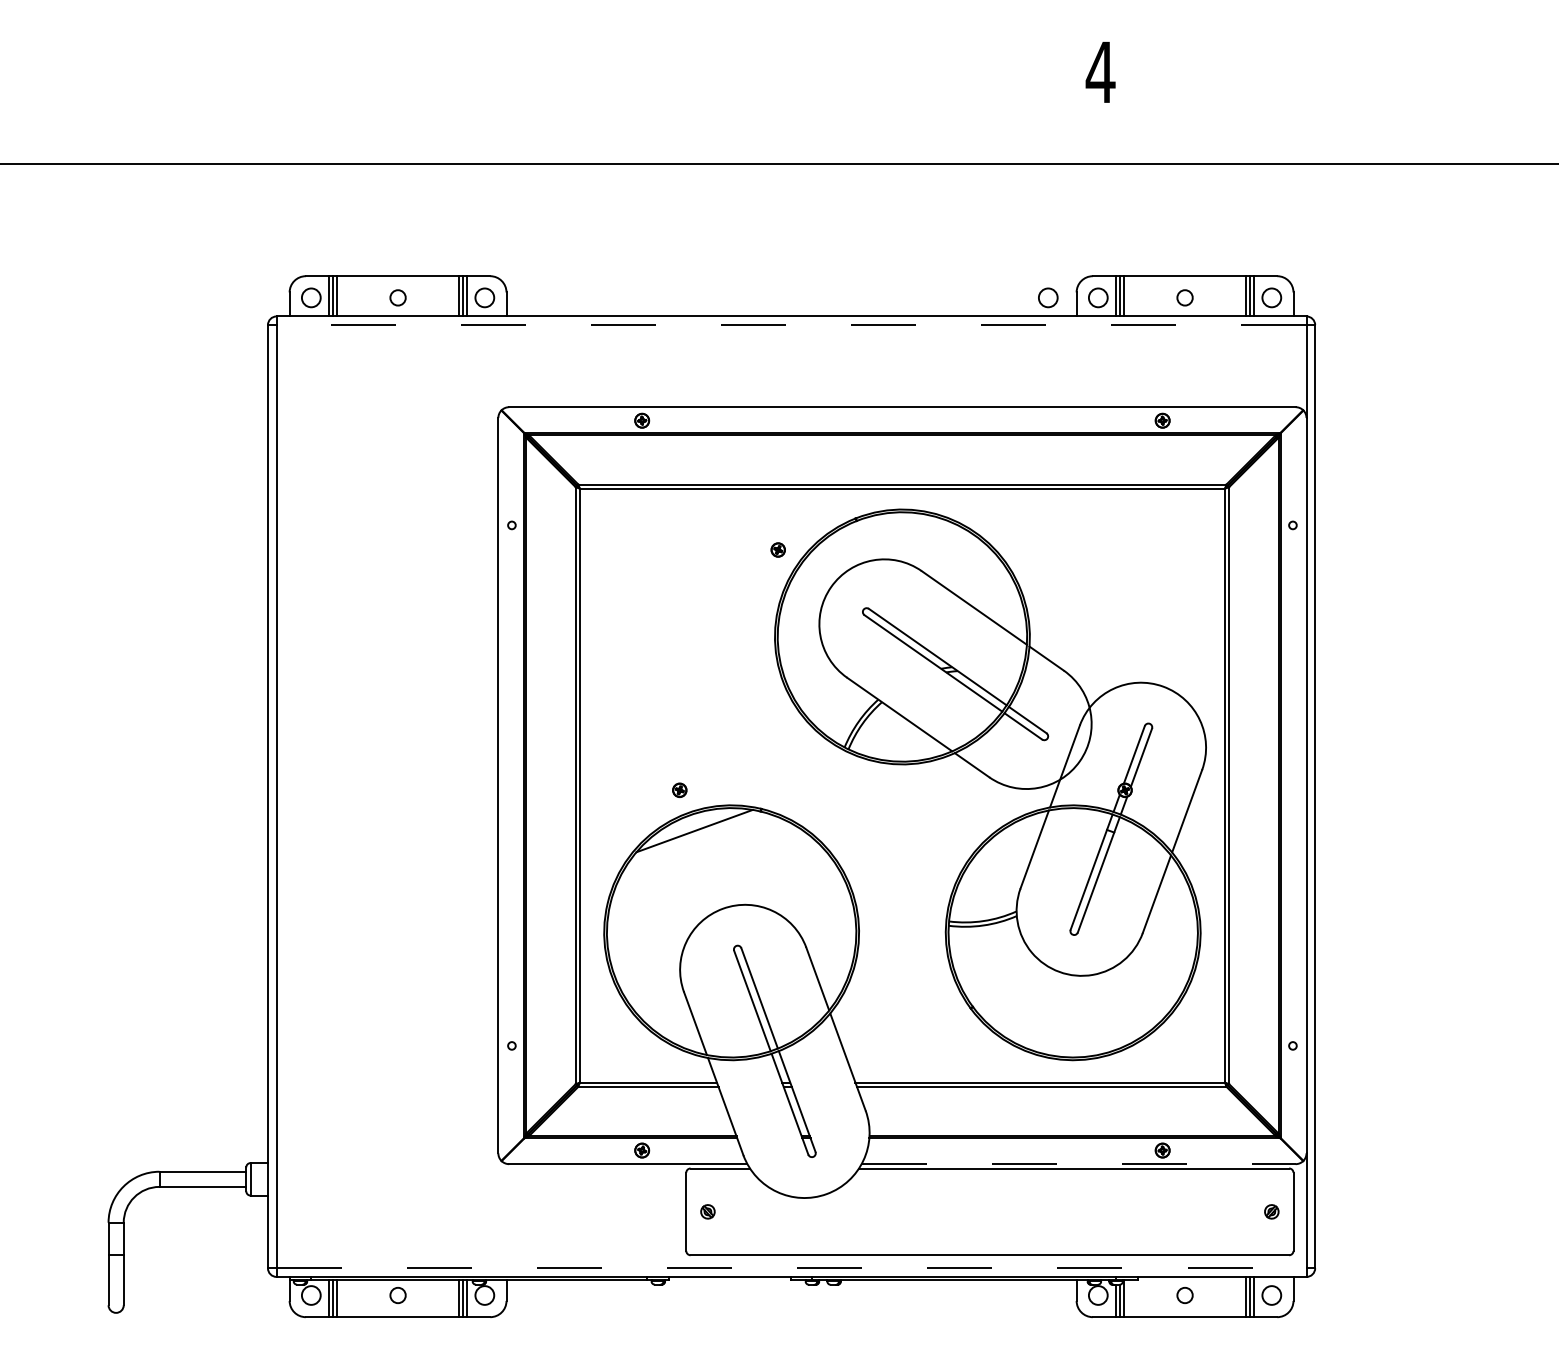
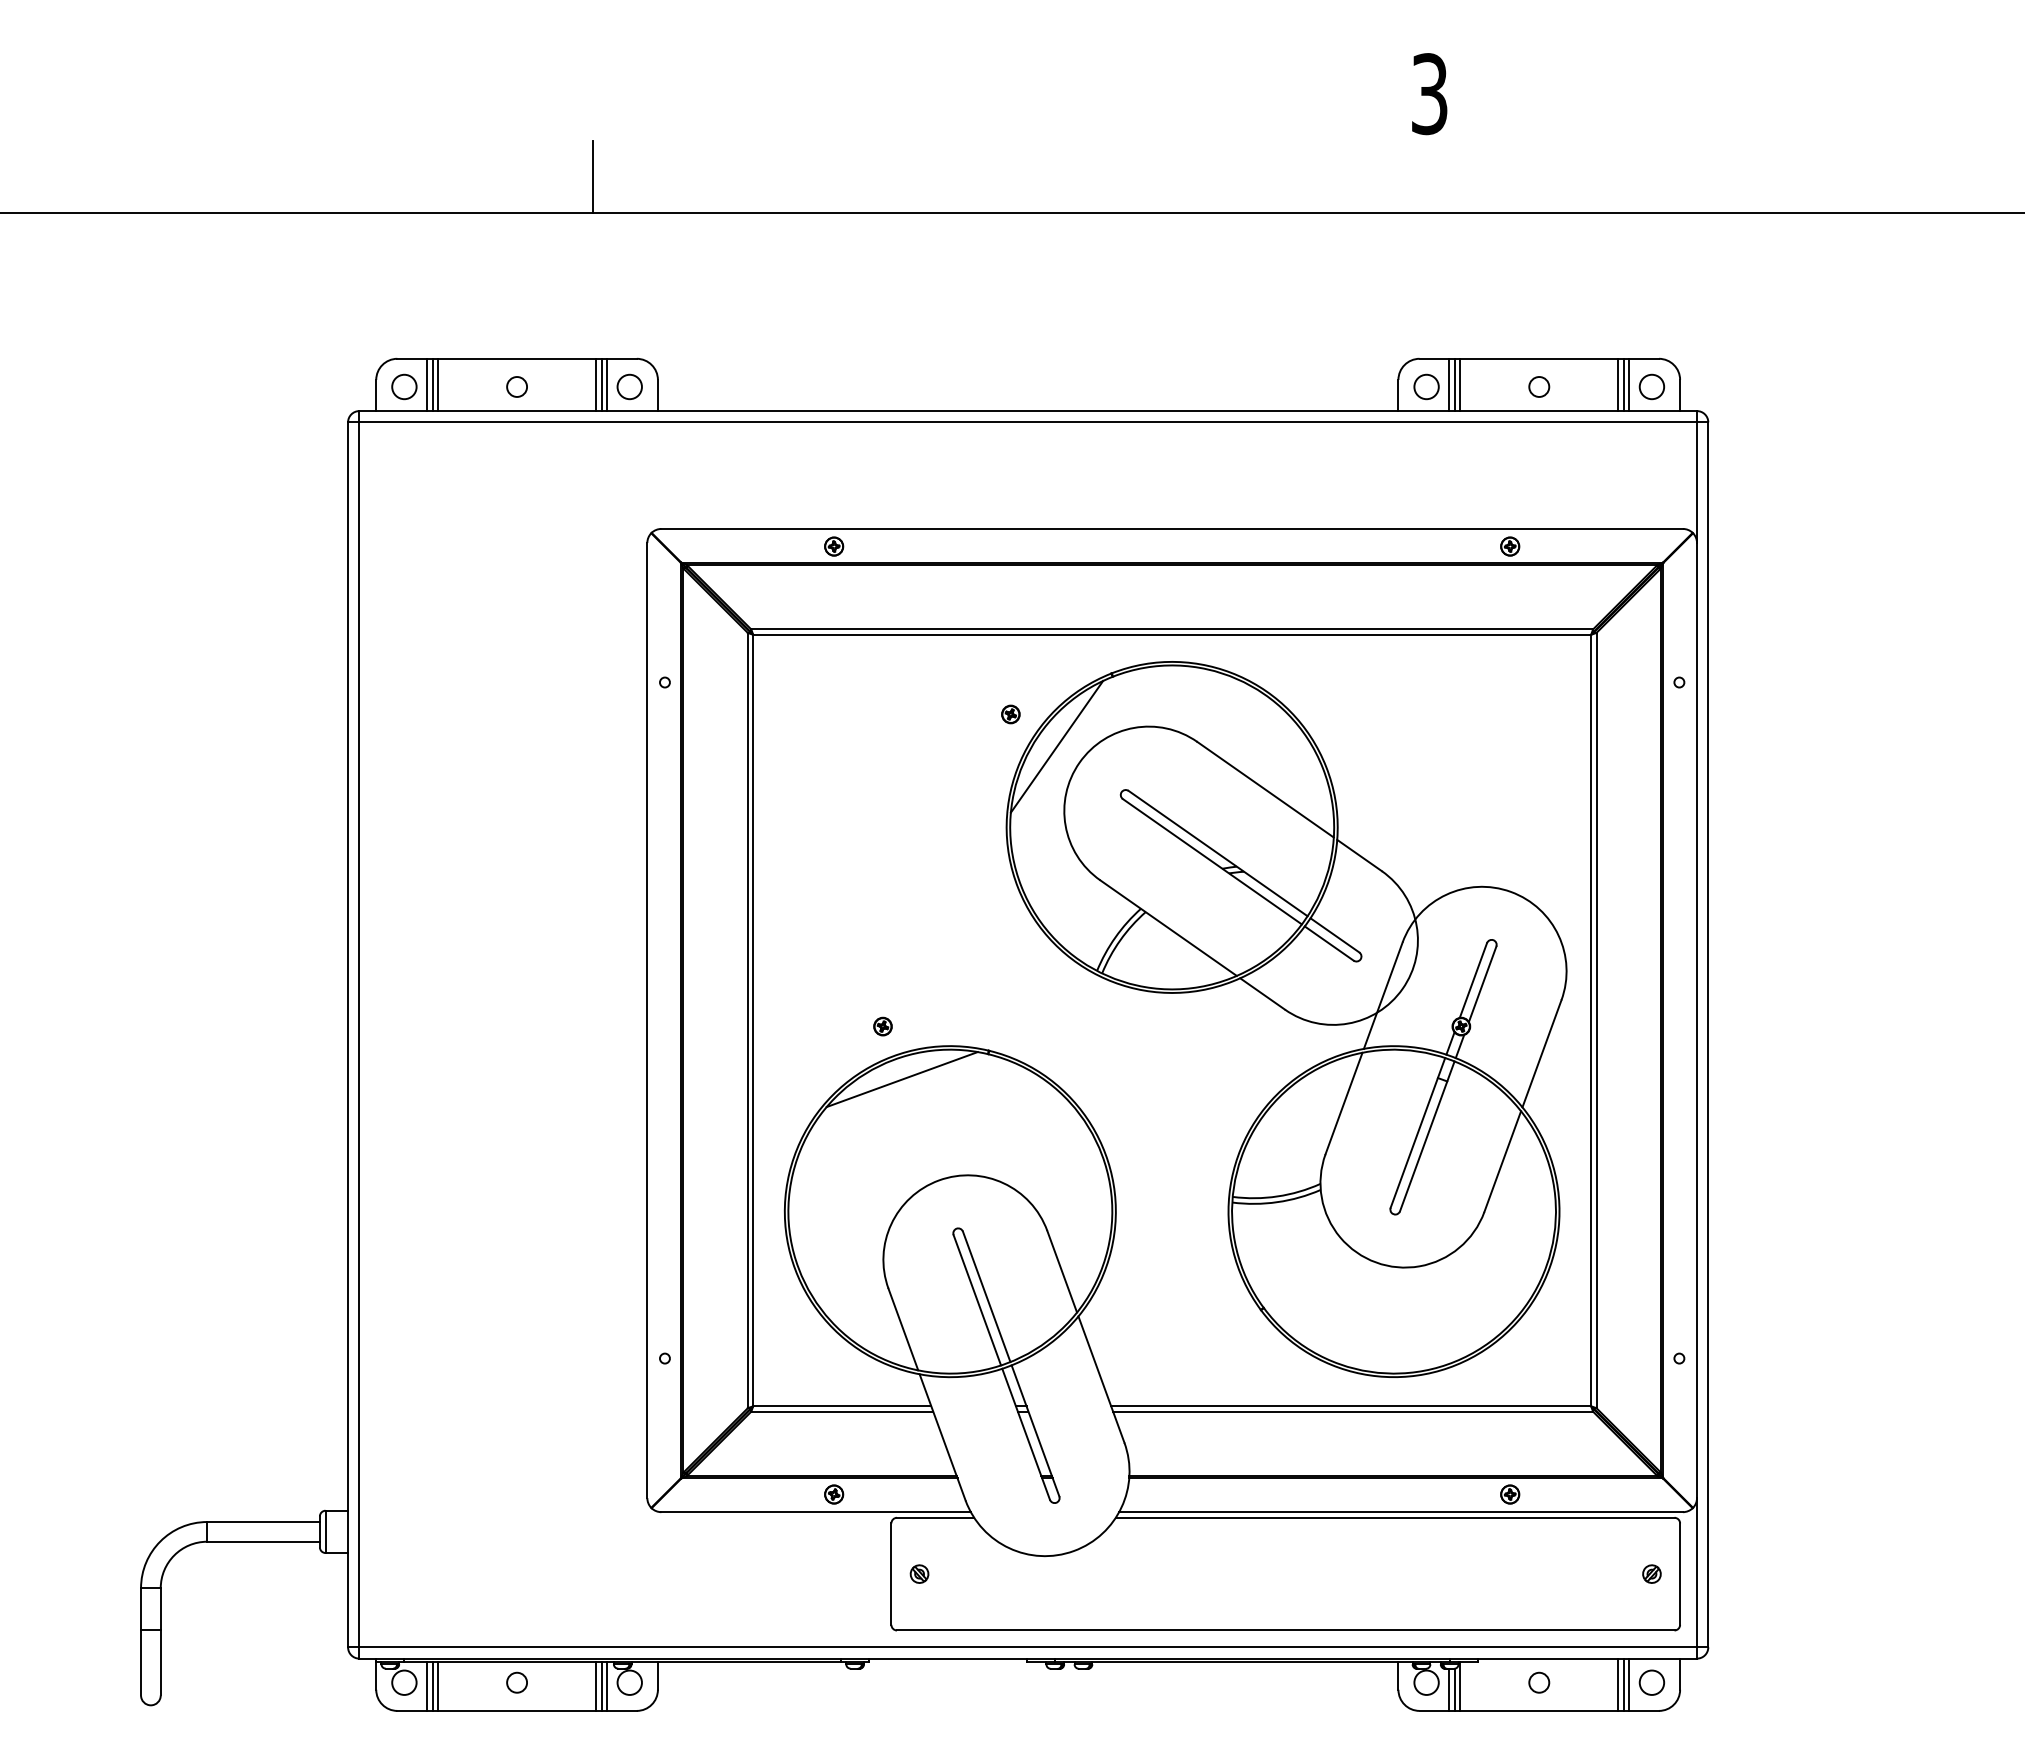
text: (1100, 72) -> (1429, 94), 4 -> 3
line: (456, 135) -> (592, 176), added
circle: (1048, 297) -> (1361, 386), removed
line: (791, 325) -> (1028, 422), dashed -> solid
line: (813, 574) -> (1056, 746), added
line: (1078, 1164) -> (1401, 1512), dashed -> solid
line: (791, 1268) -> (1028, 1647), dashed -> solid

